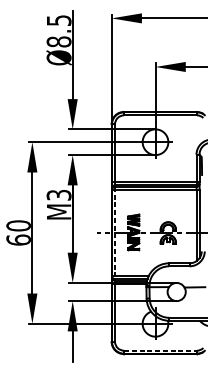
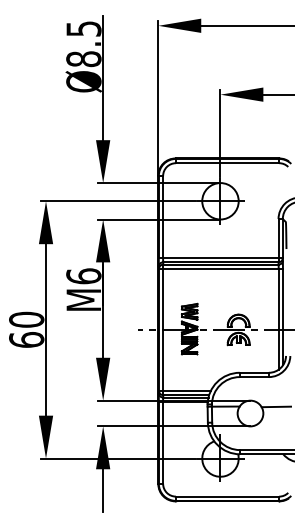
text: (58, 195) -> (83, 276), M3 -> M6
line: (115, 233) -> (163, 330), dashed -> solid
line: (160, 350) -> (227, 496), dashed -> solid

